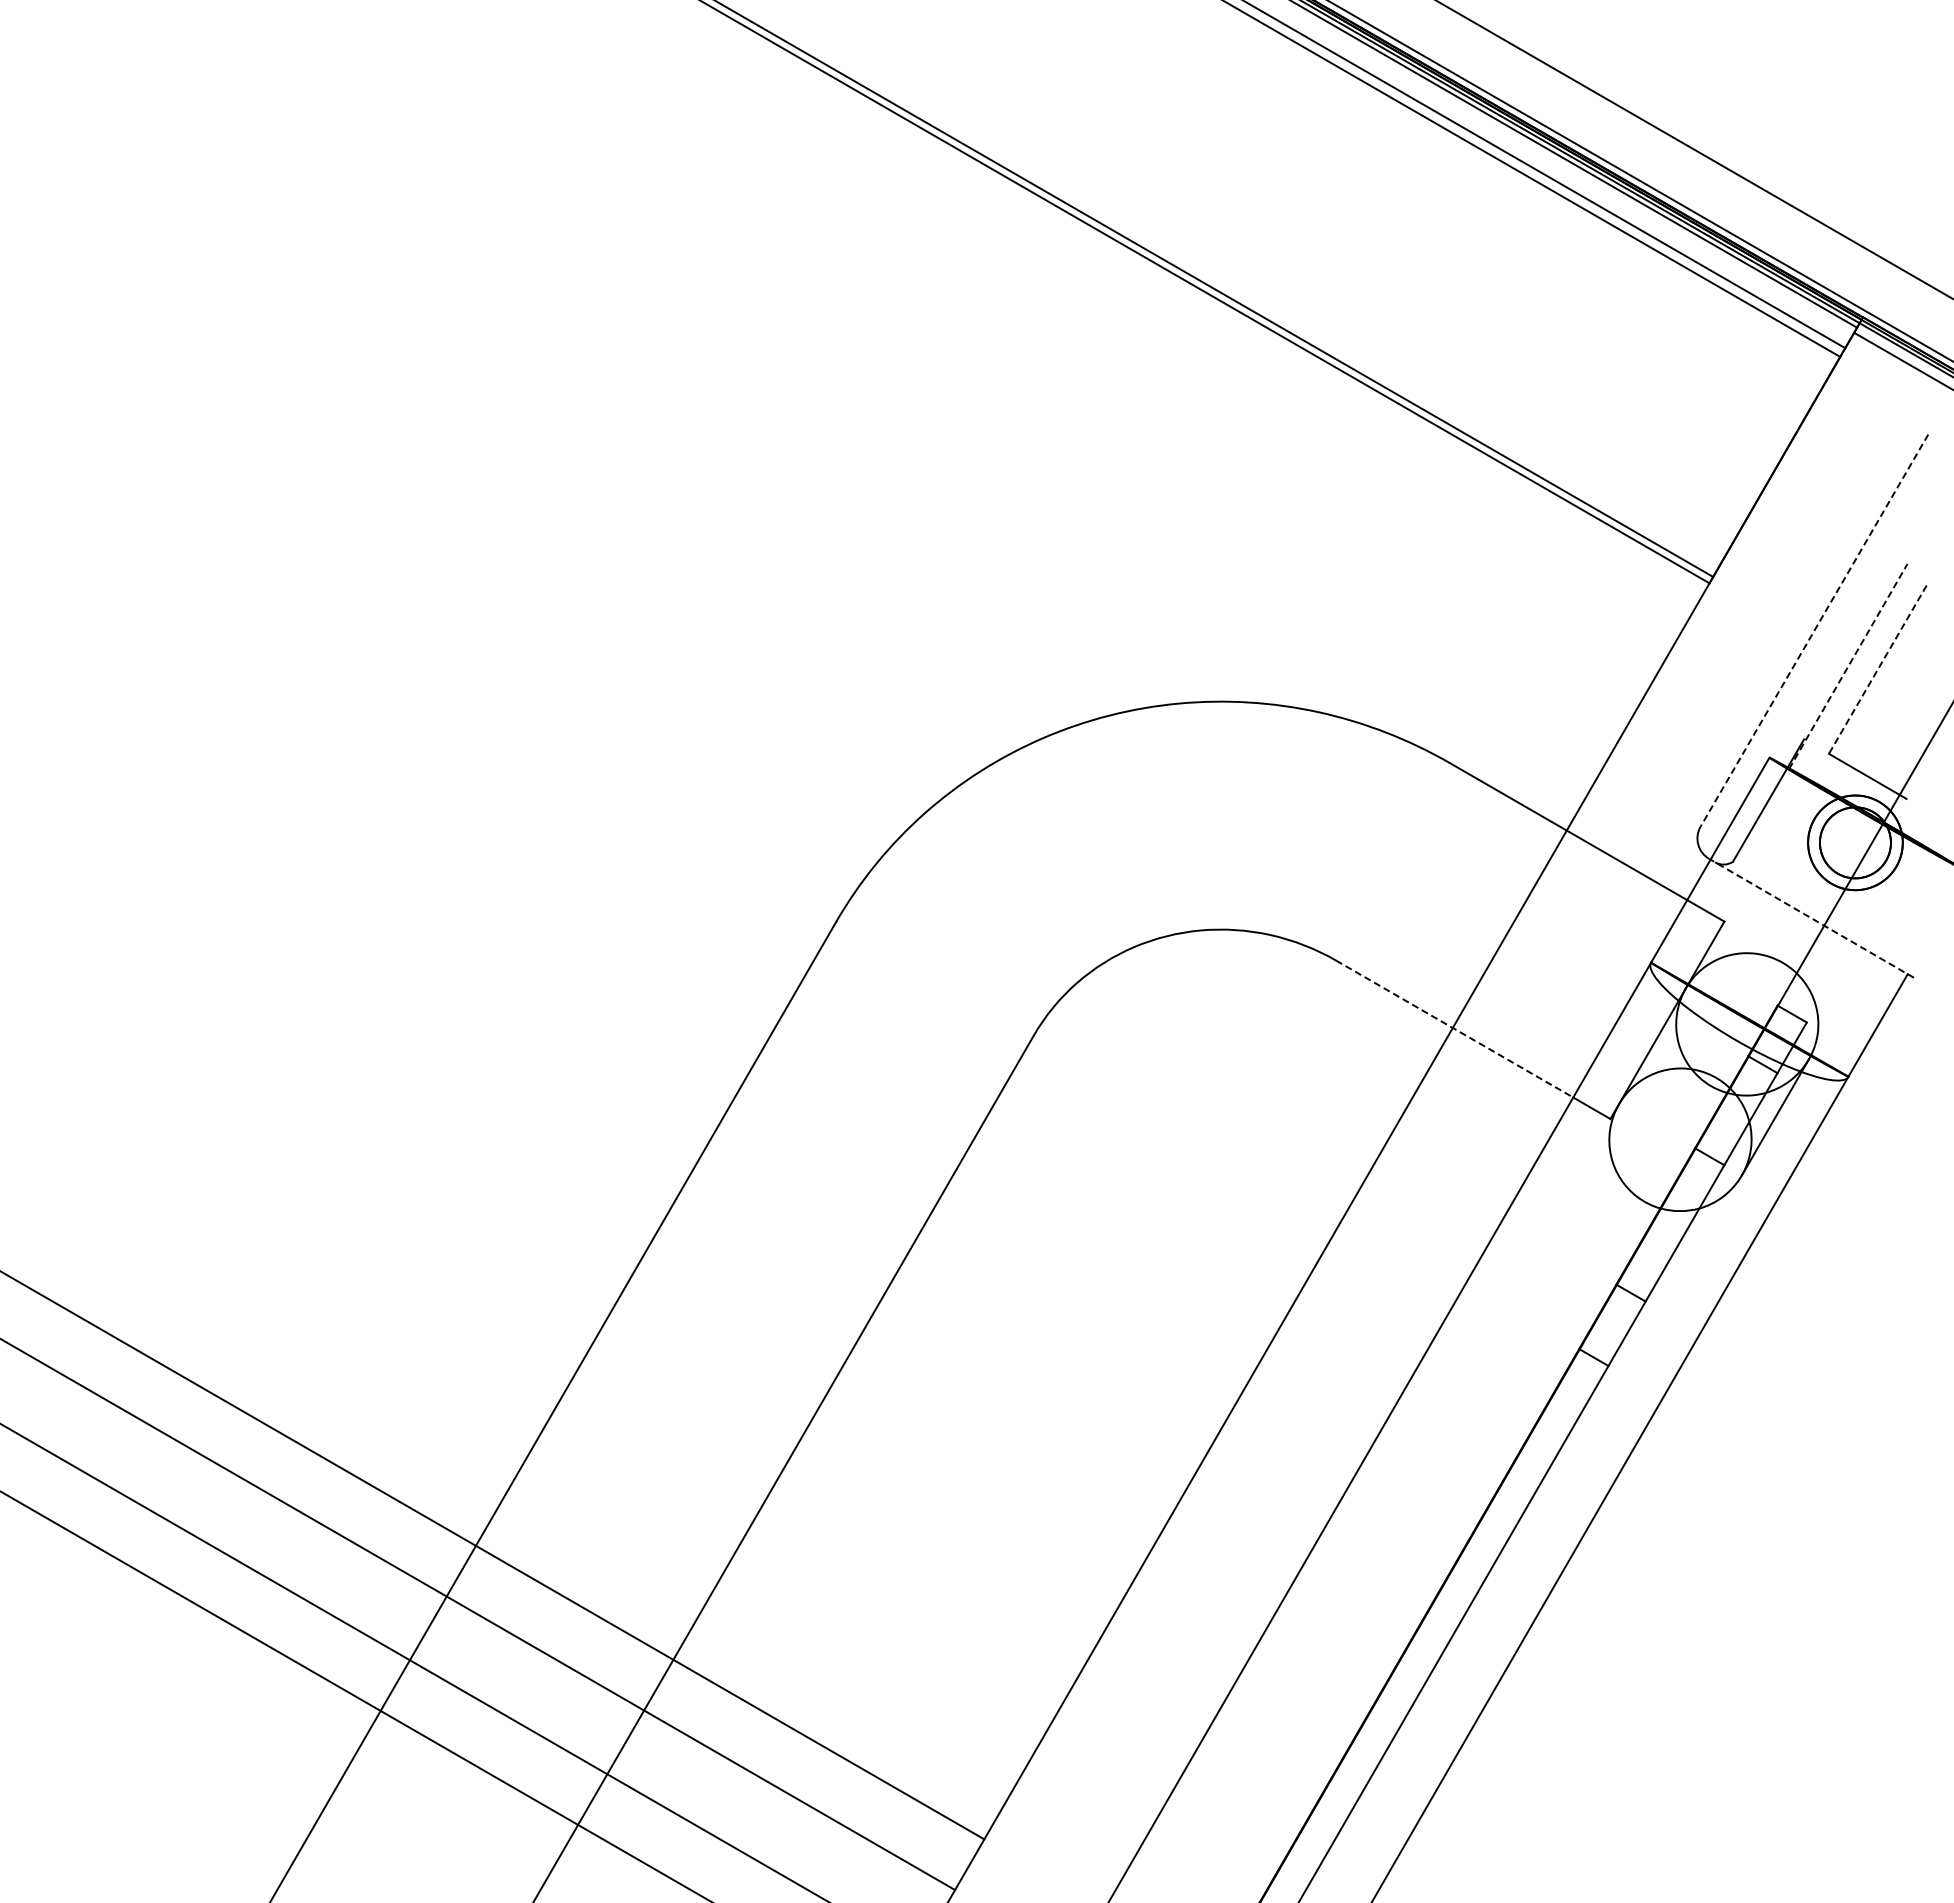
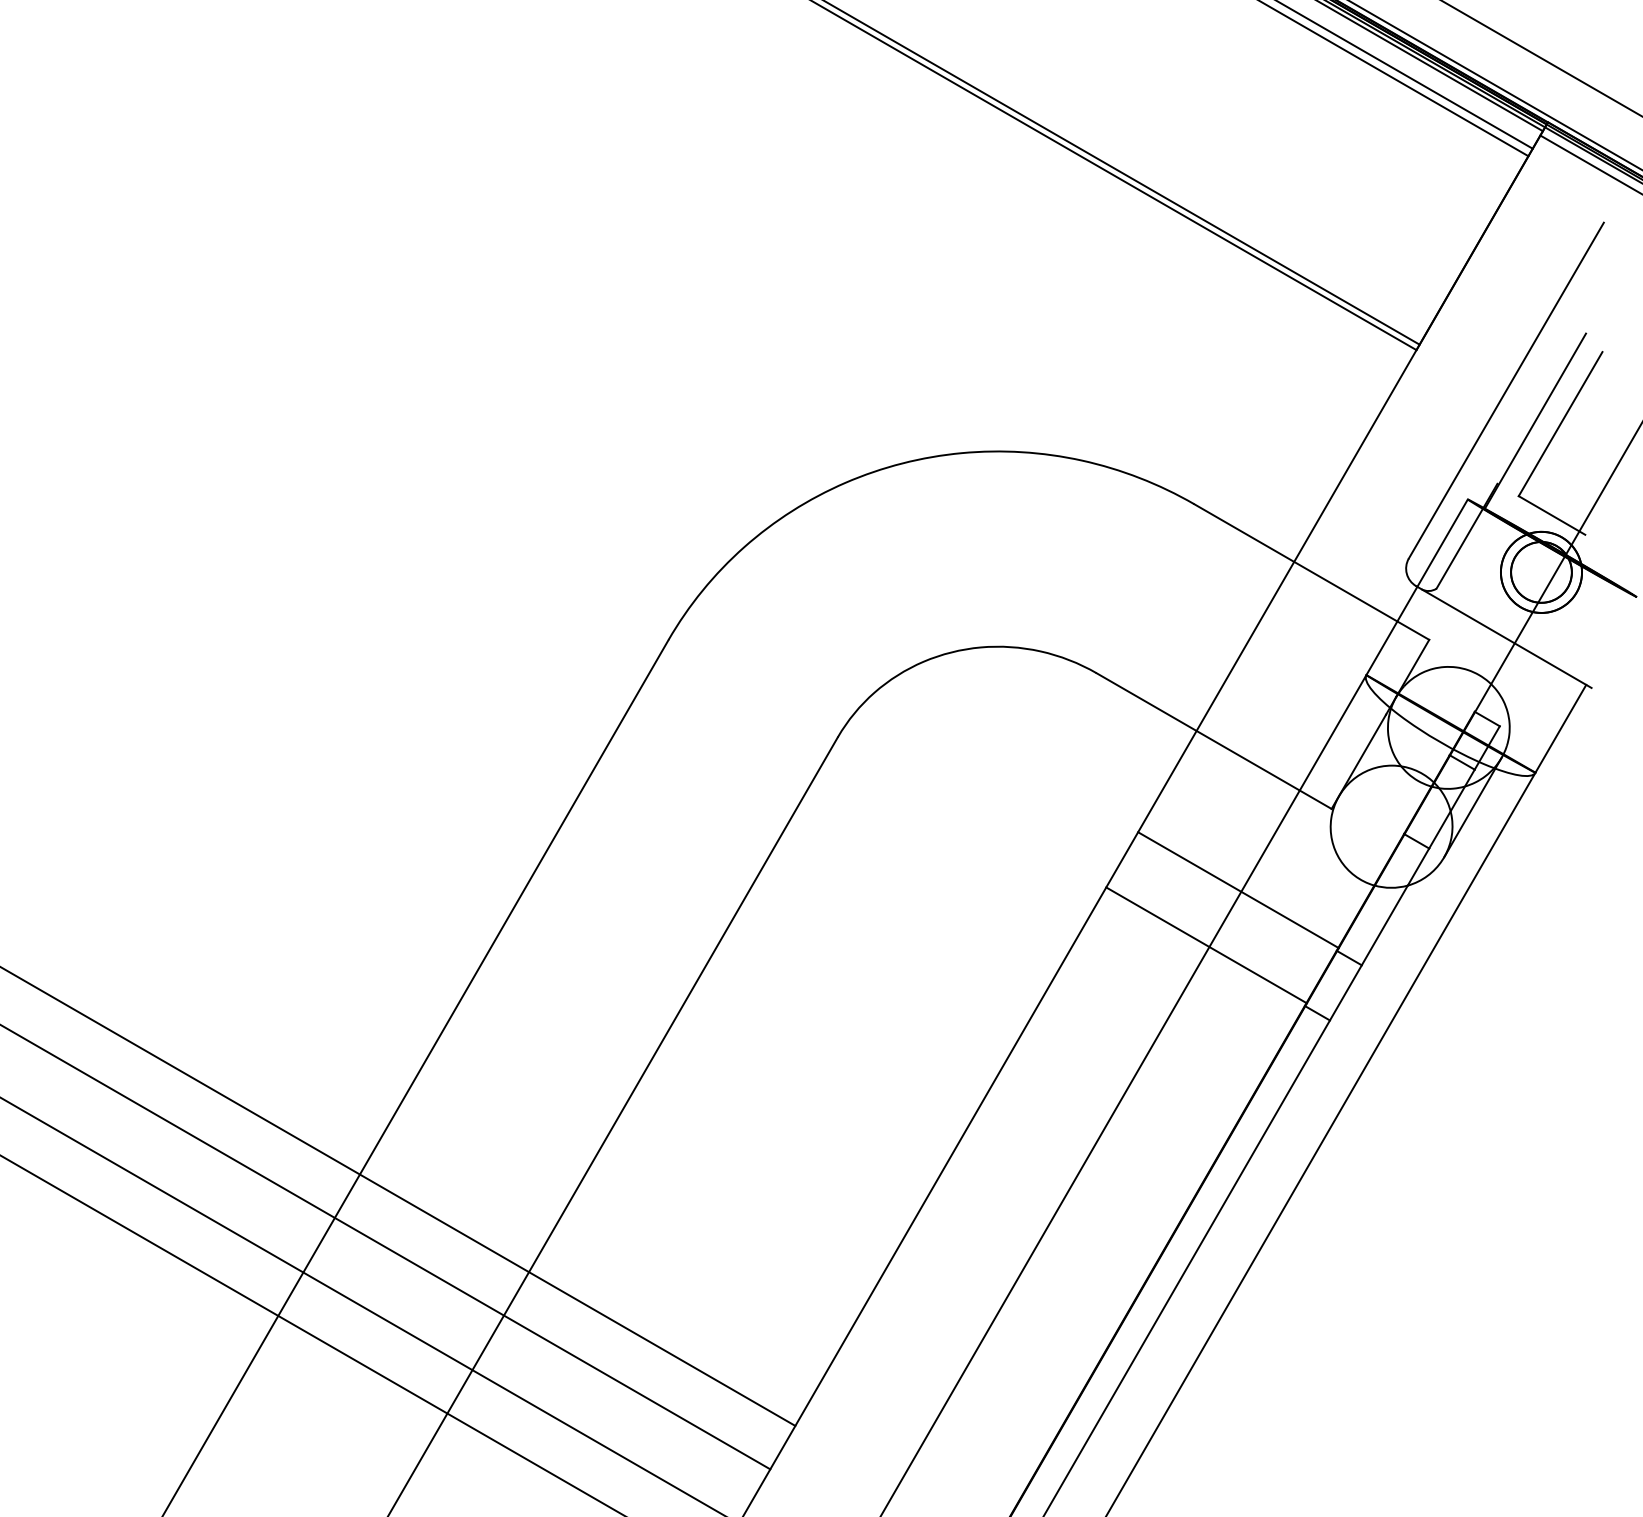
line: (1814, 630) -> (1506, 390), dashed -> solid
line: (1848, 666) -> (1535, 421), dashed -> solid
line: (1877, 670) -> (1560, 424), dashed -> solid
line: (1811, 918) -> (1503, 637), dashed -> solid
line: (1454, 1029) -> (1198, 732), dashed -> solid
line: (1501, 1213) -> (1238, 889), added
line: (1464, 1277) -> (1206, 944), added

